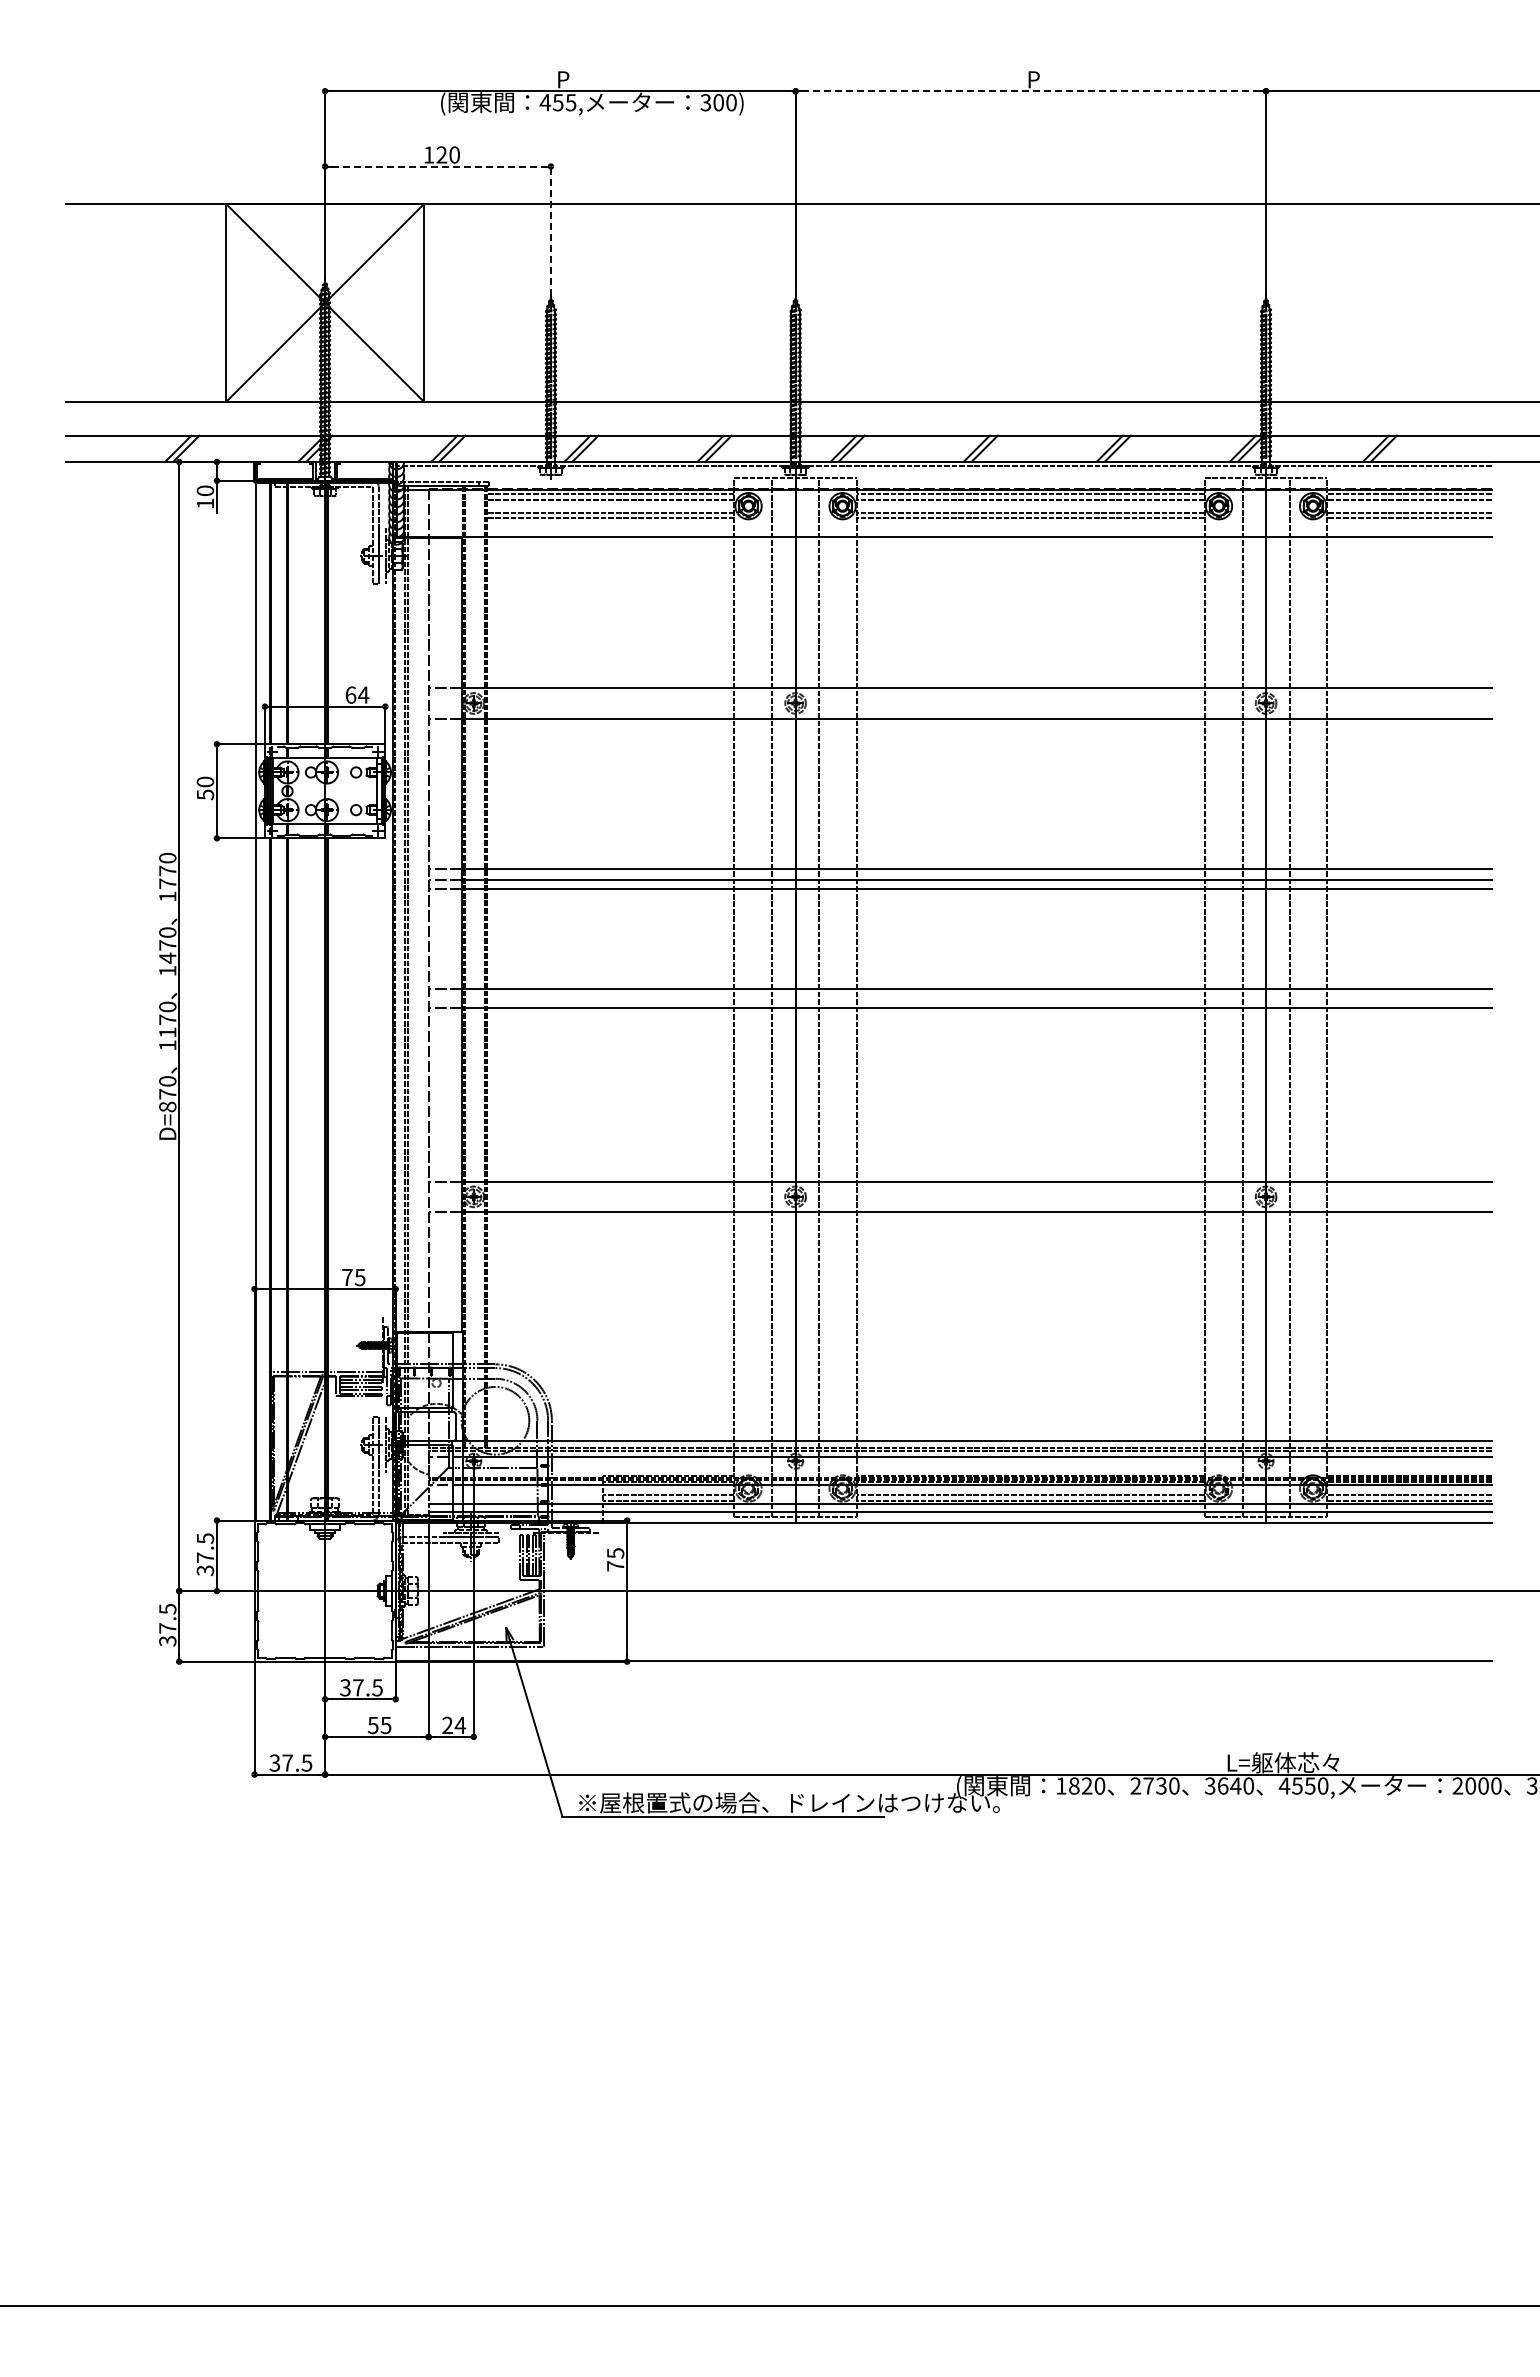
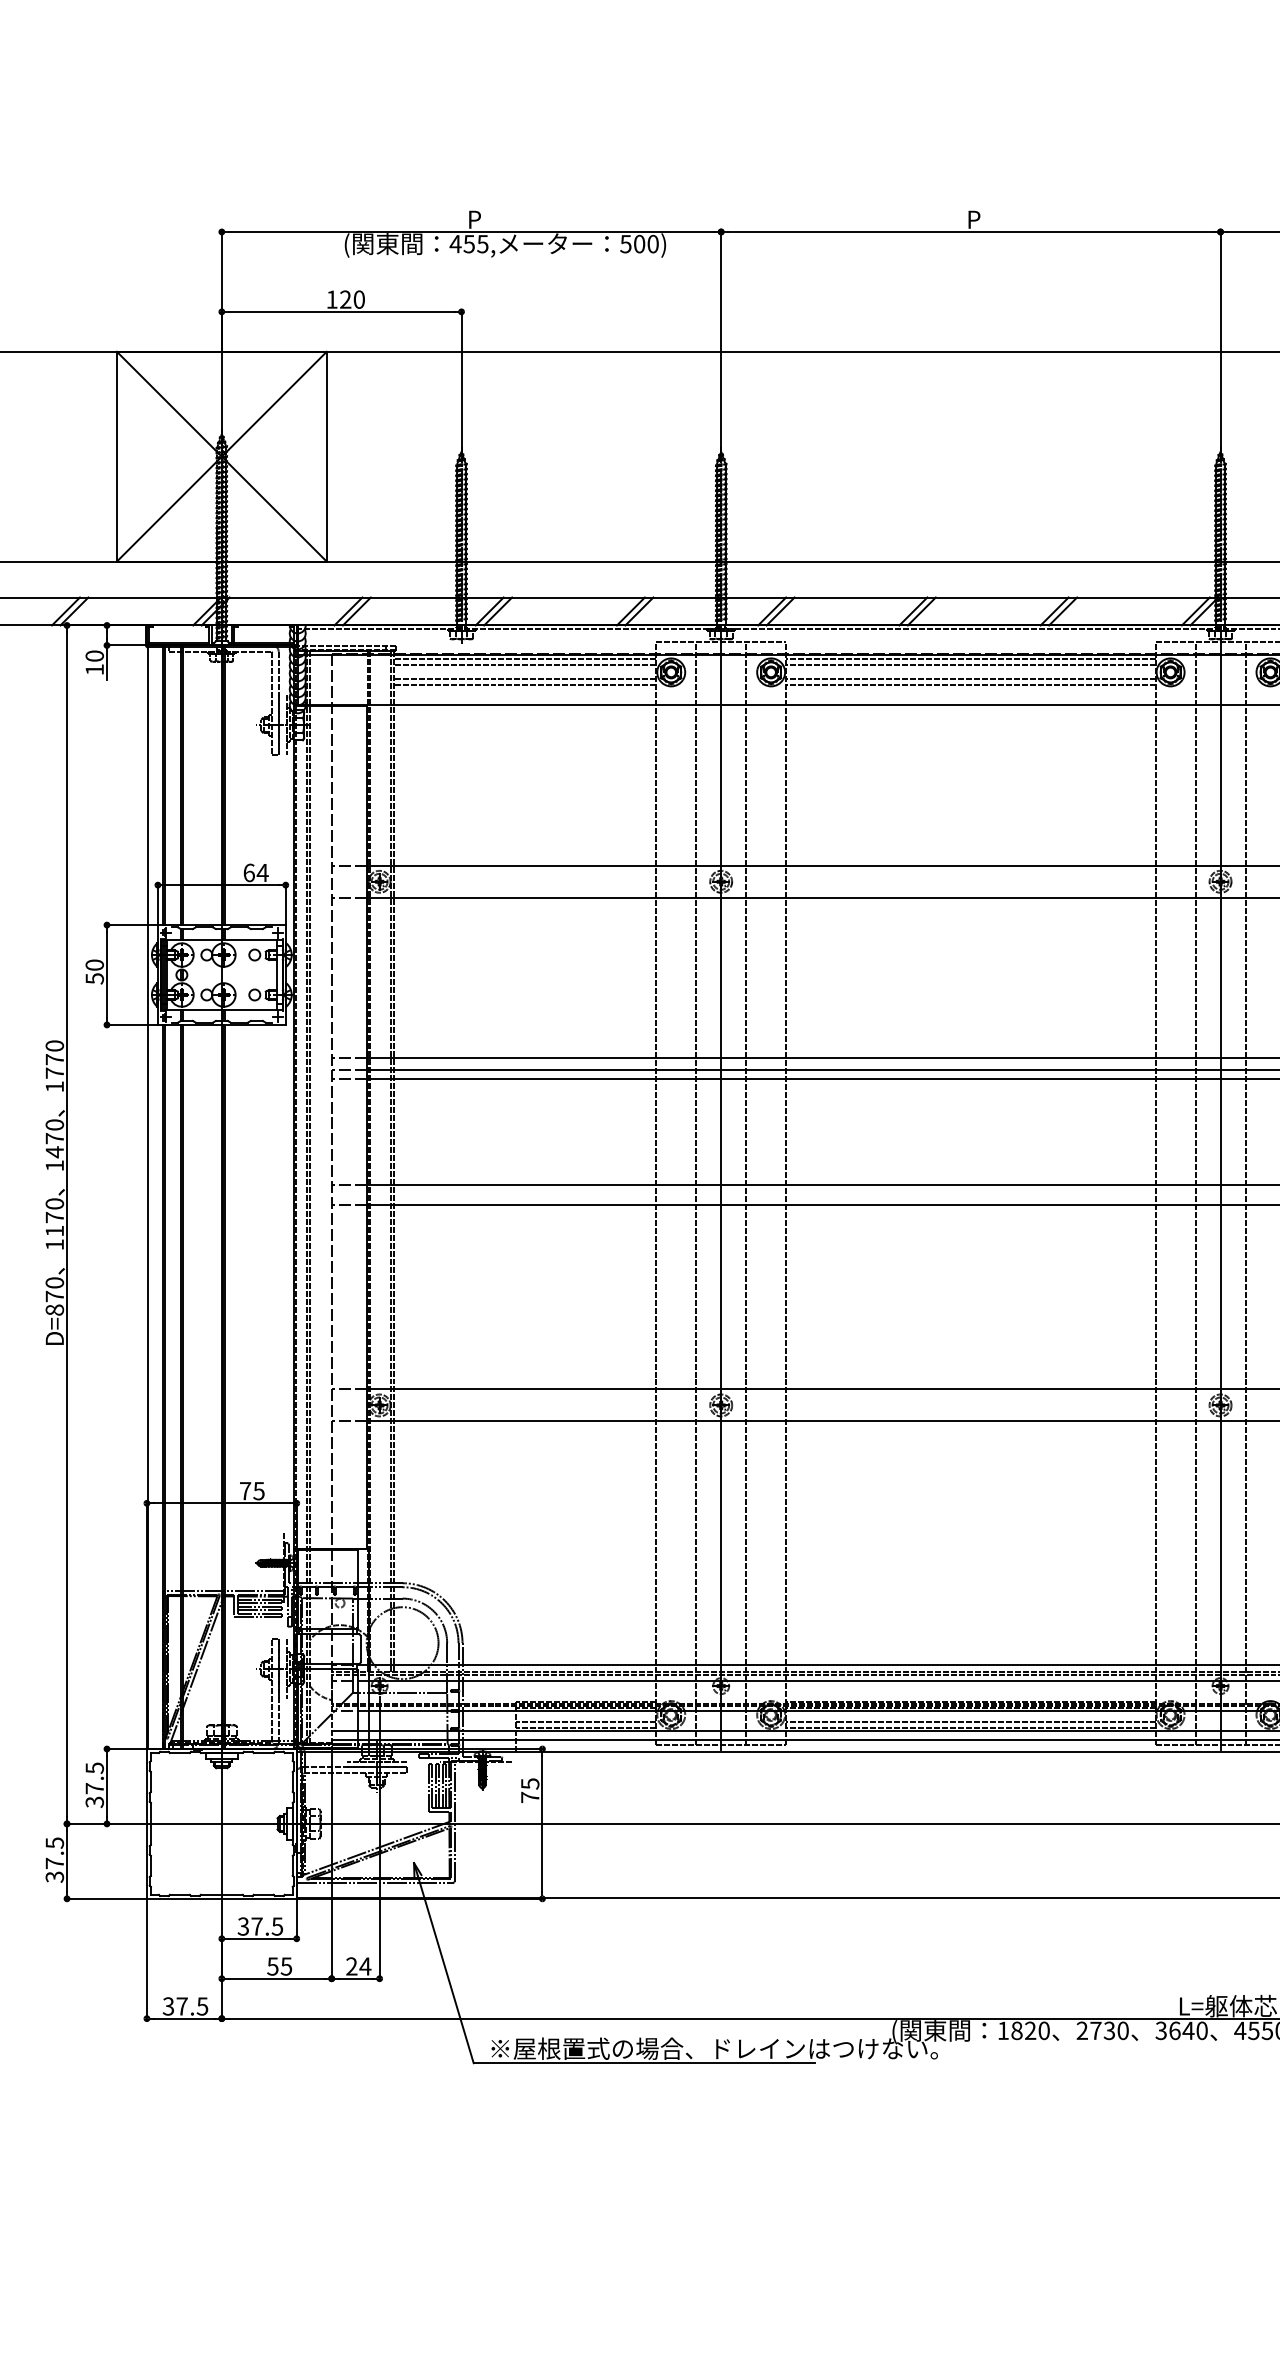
line: (1030, 91) -> (970, 232), dashed -> solid
text: (706, 102) -> (626, 243), 300) -> 500)
line: (438, 166) -> (342, 311), dashed -> solid
line: (550, 230) -> (461, 379), dashed -> solid

